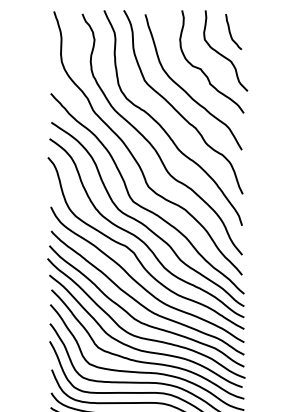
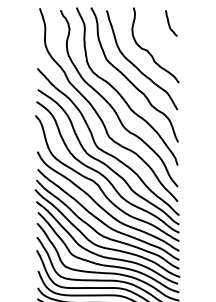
curve: (222, 54) -> (163, 39), removed

